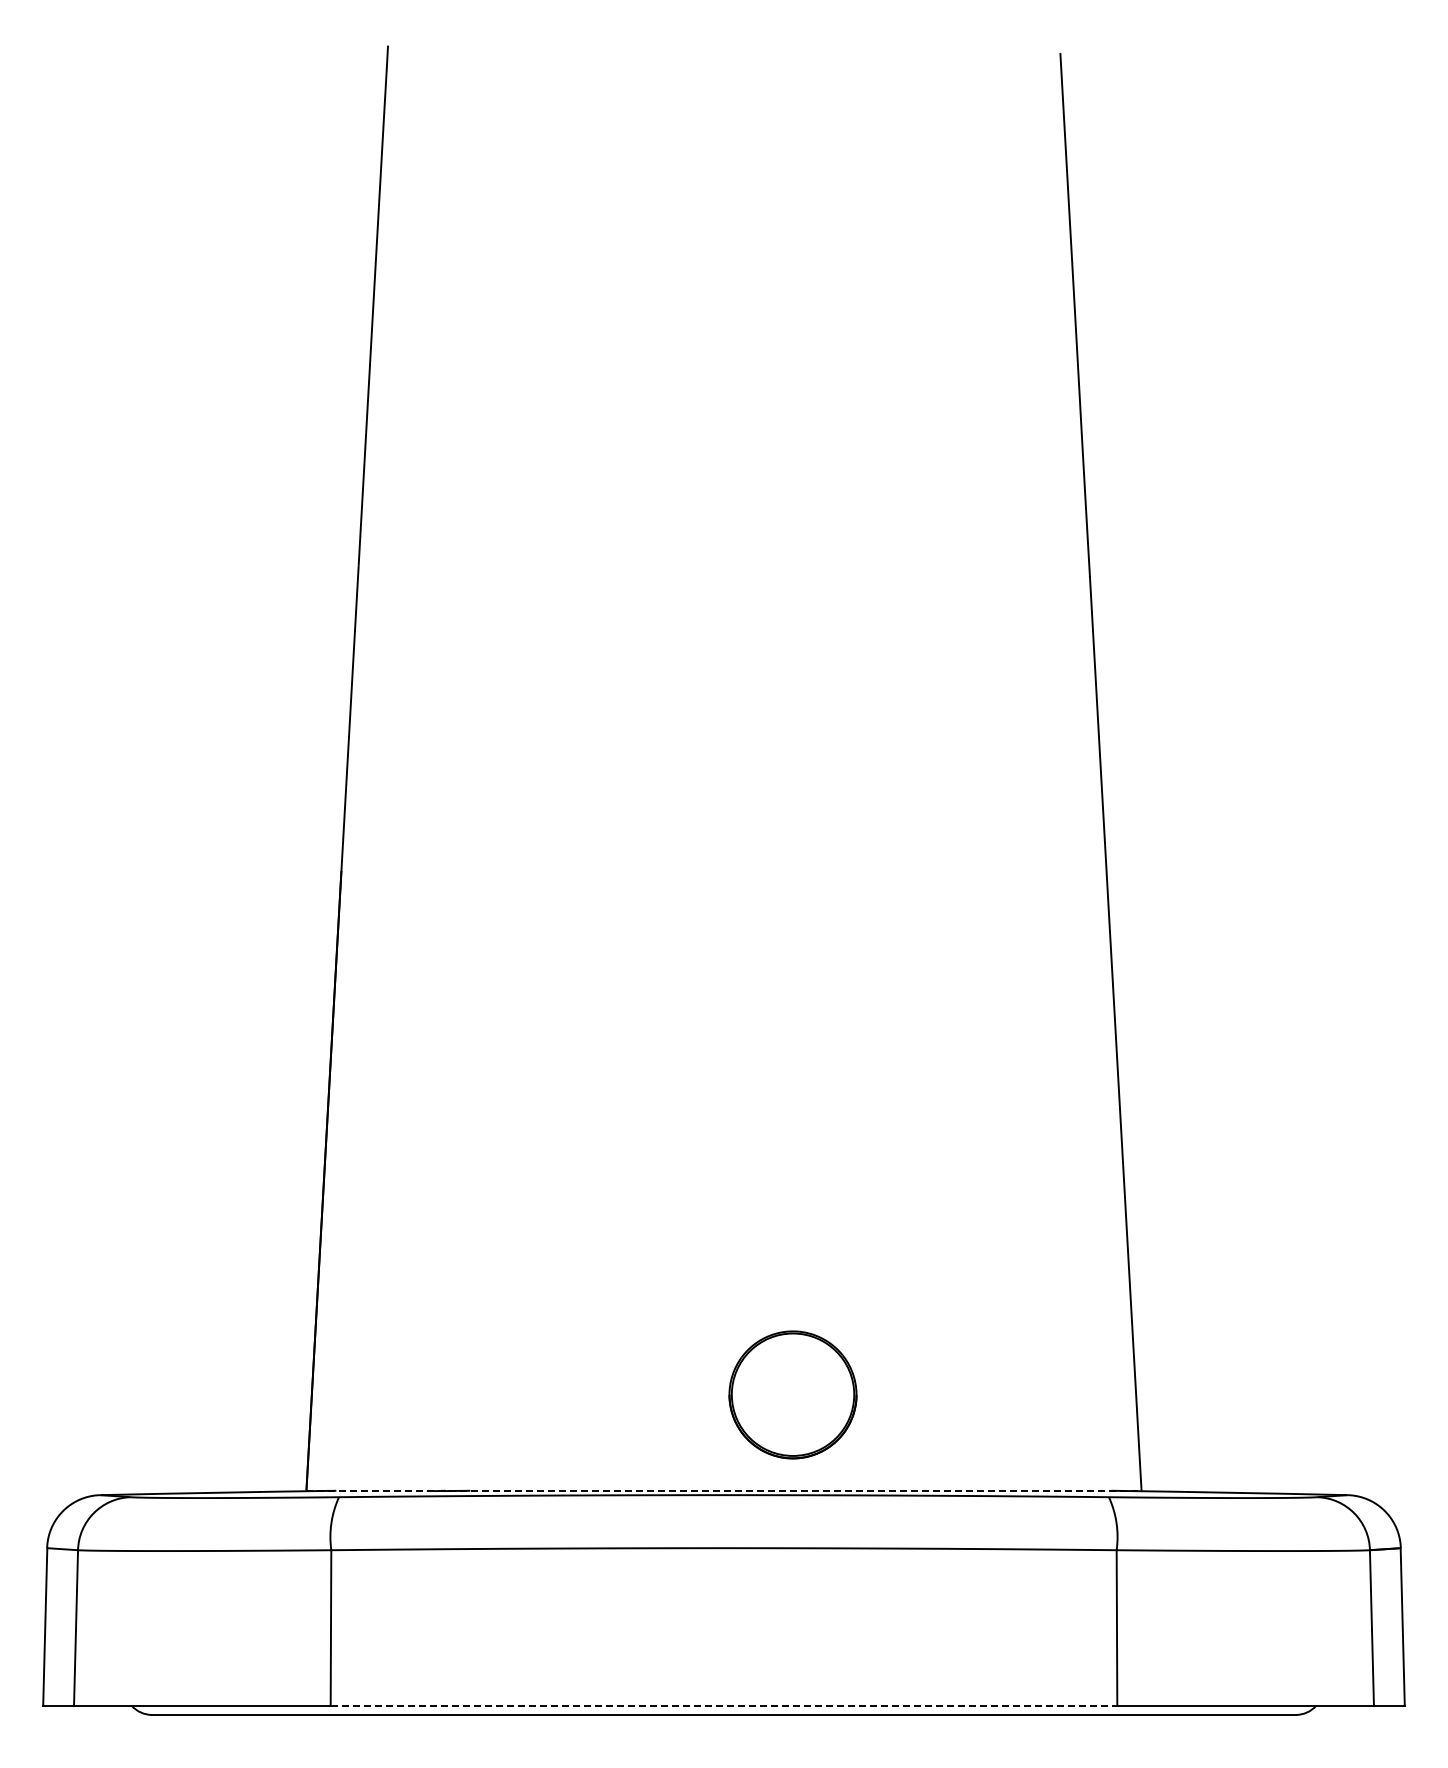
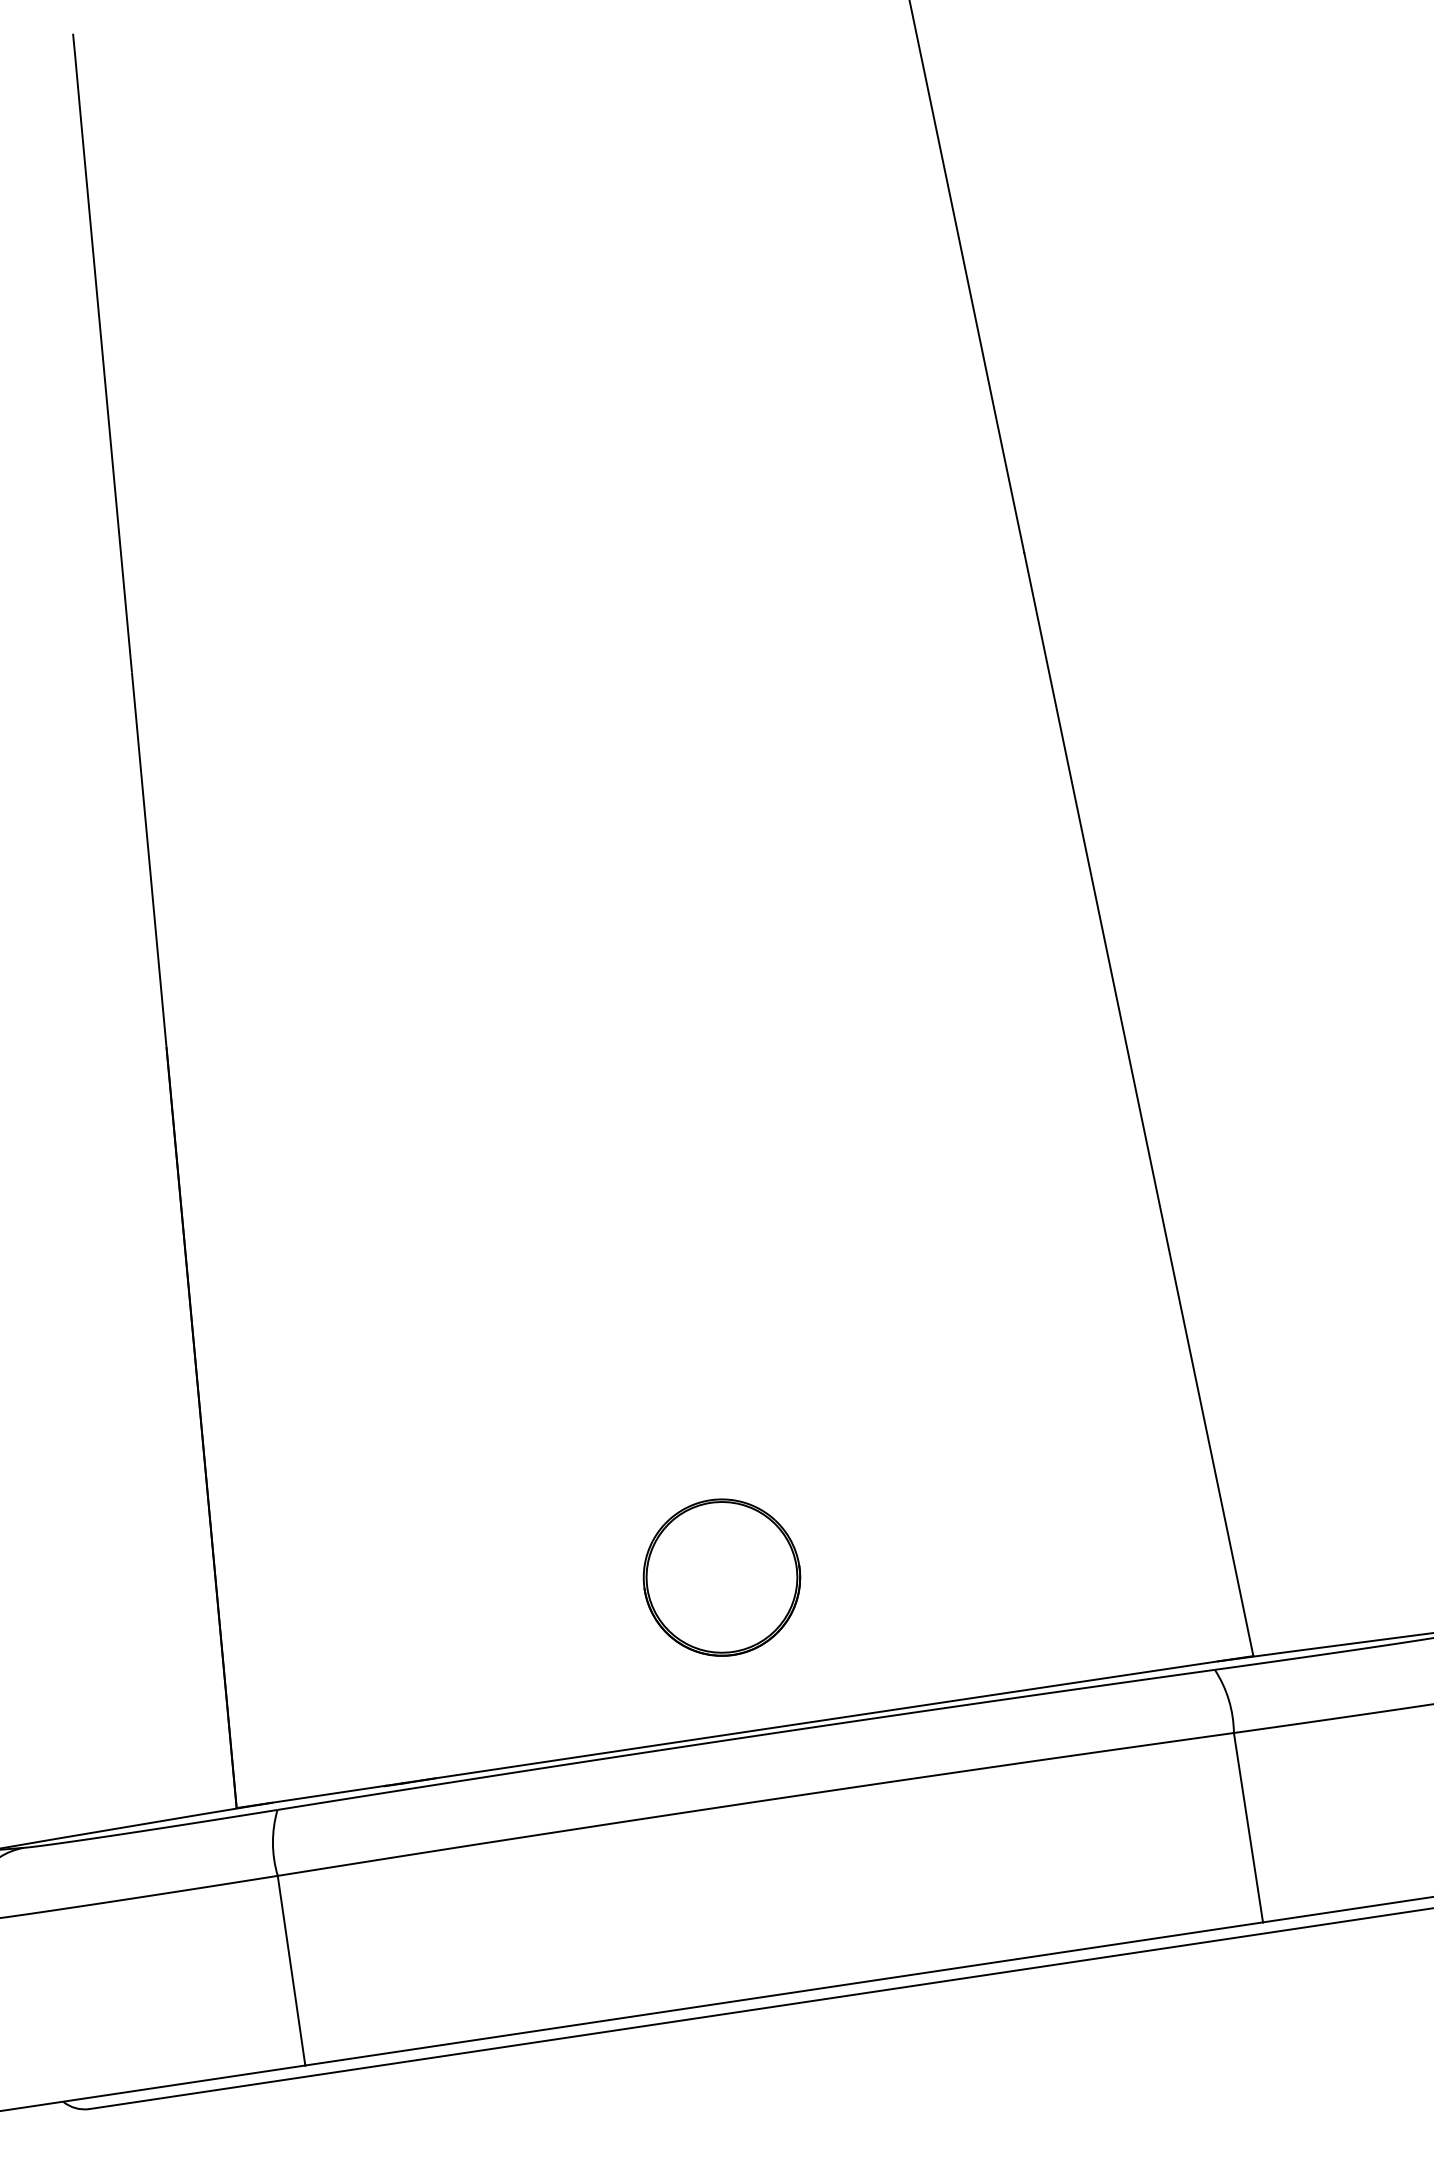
part: (792, 1394) -> (721, 1577), moved
line: (724, 1490) -> (745, 1731), dashed -> solid
line: (724, 1705) -> (784, 1993), dashed -> solid

